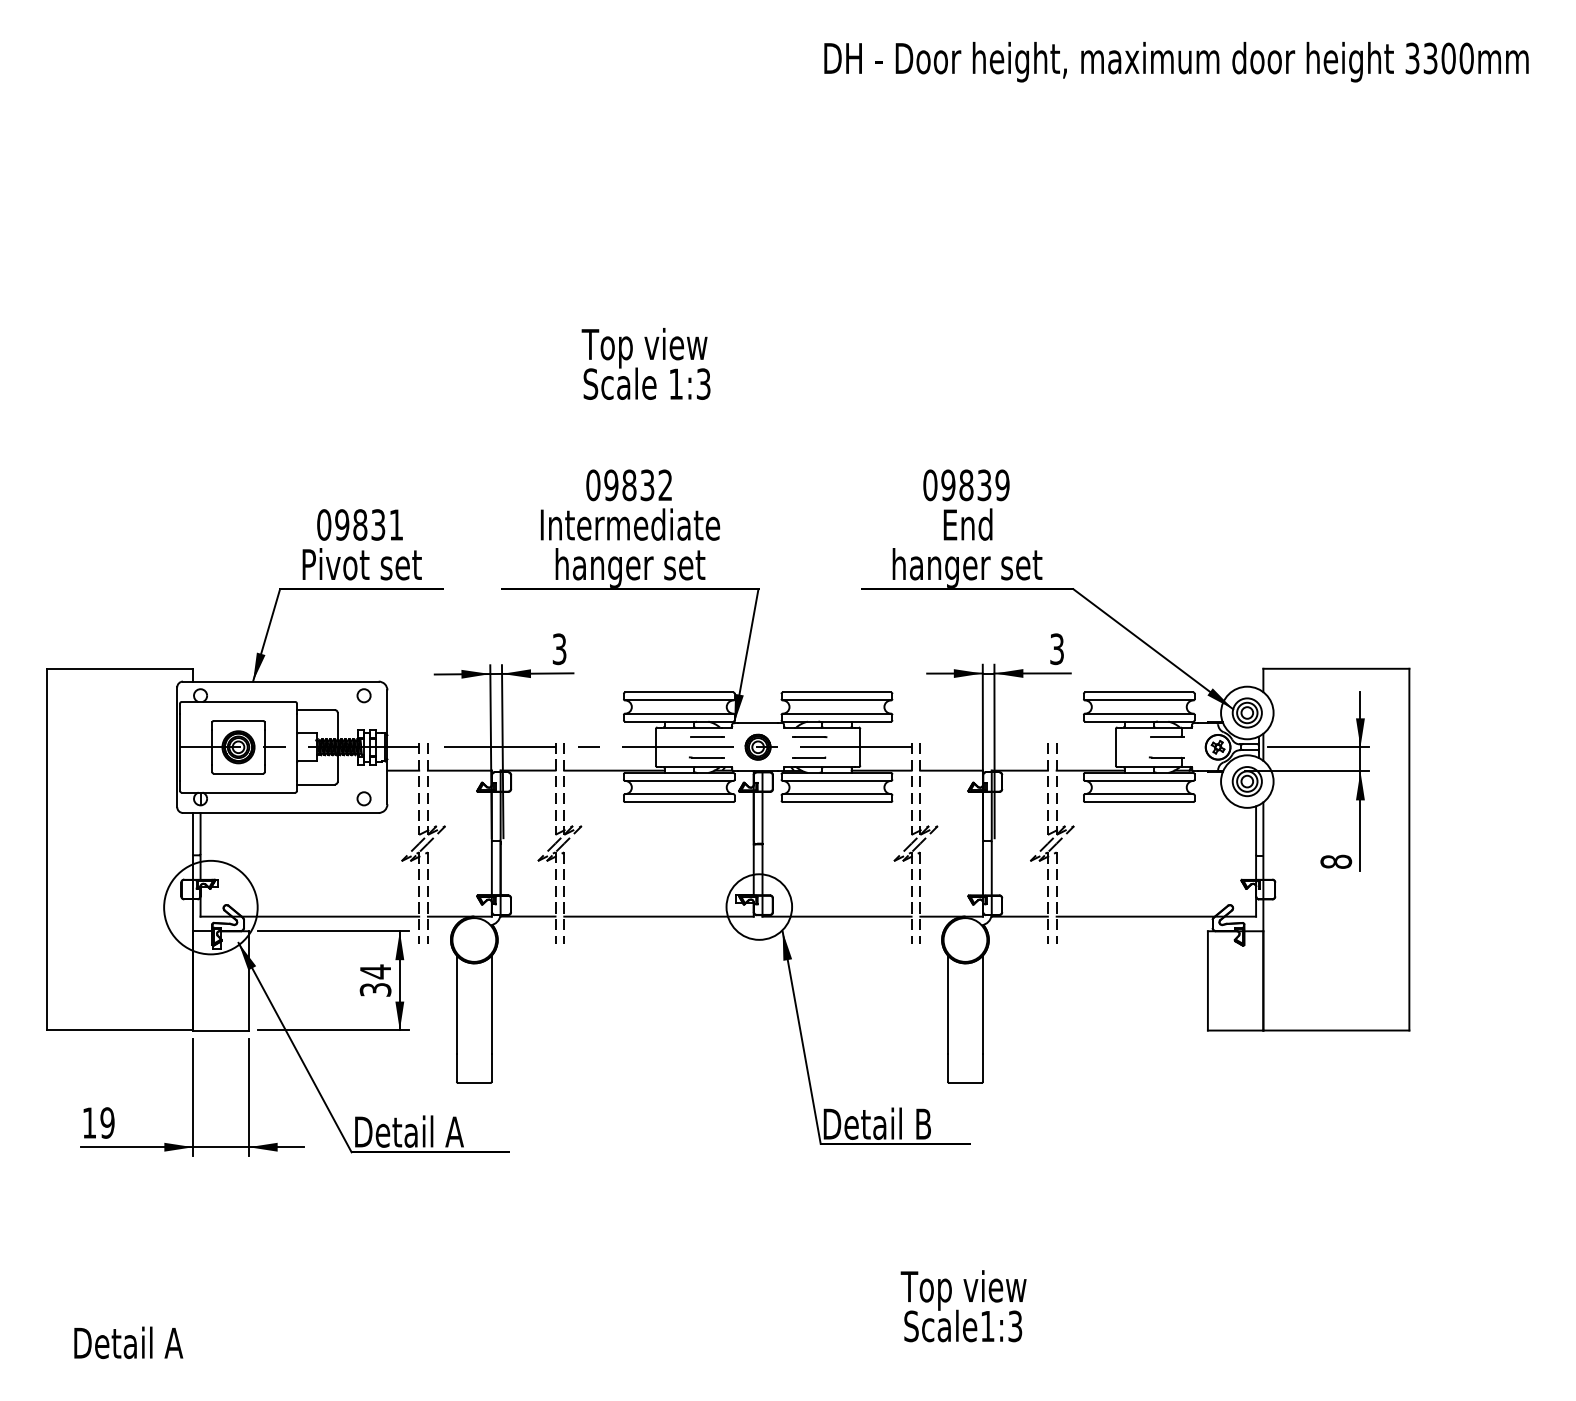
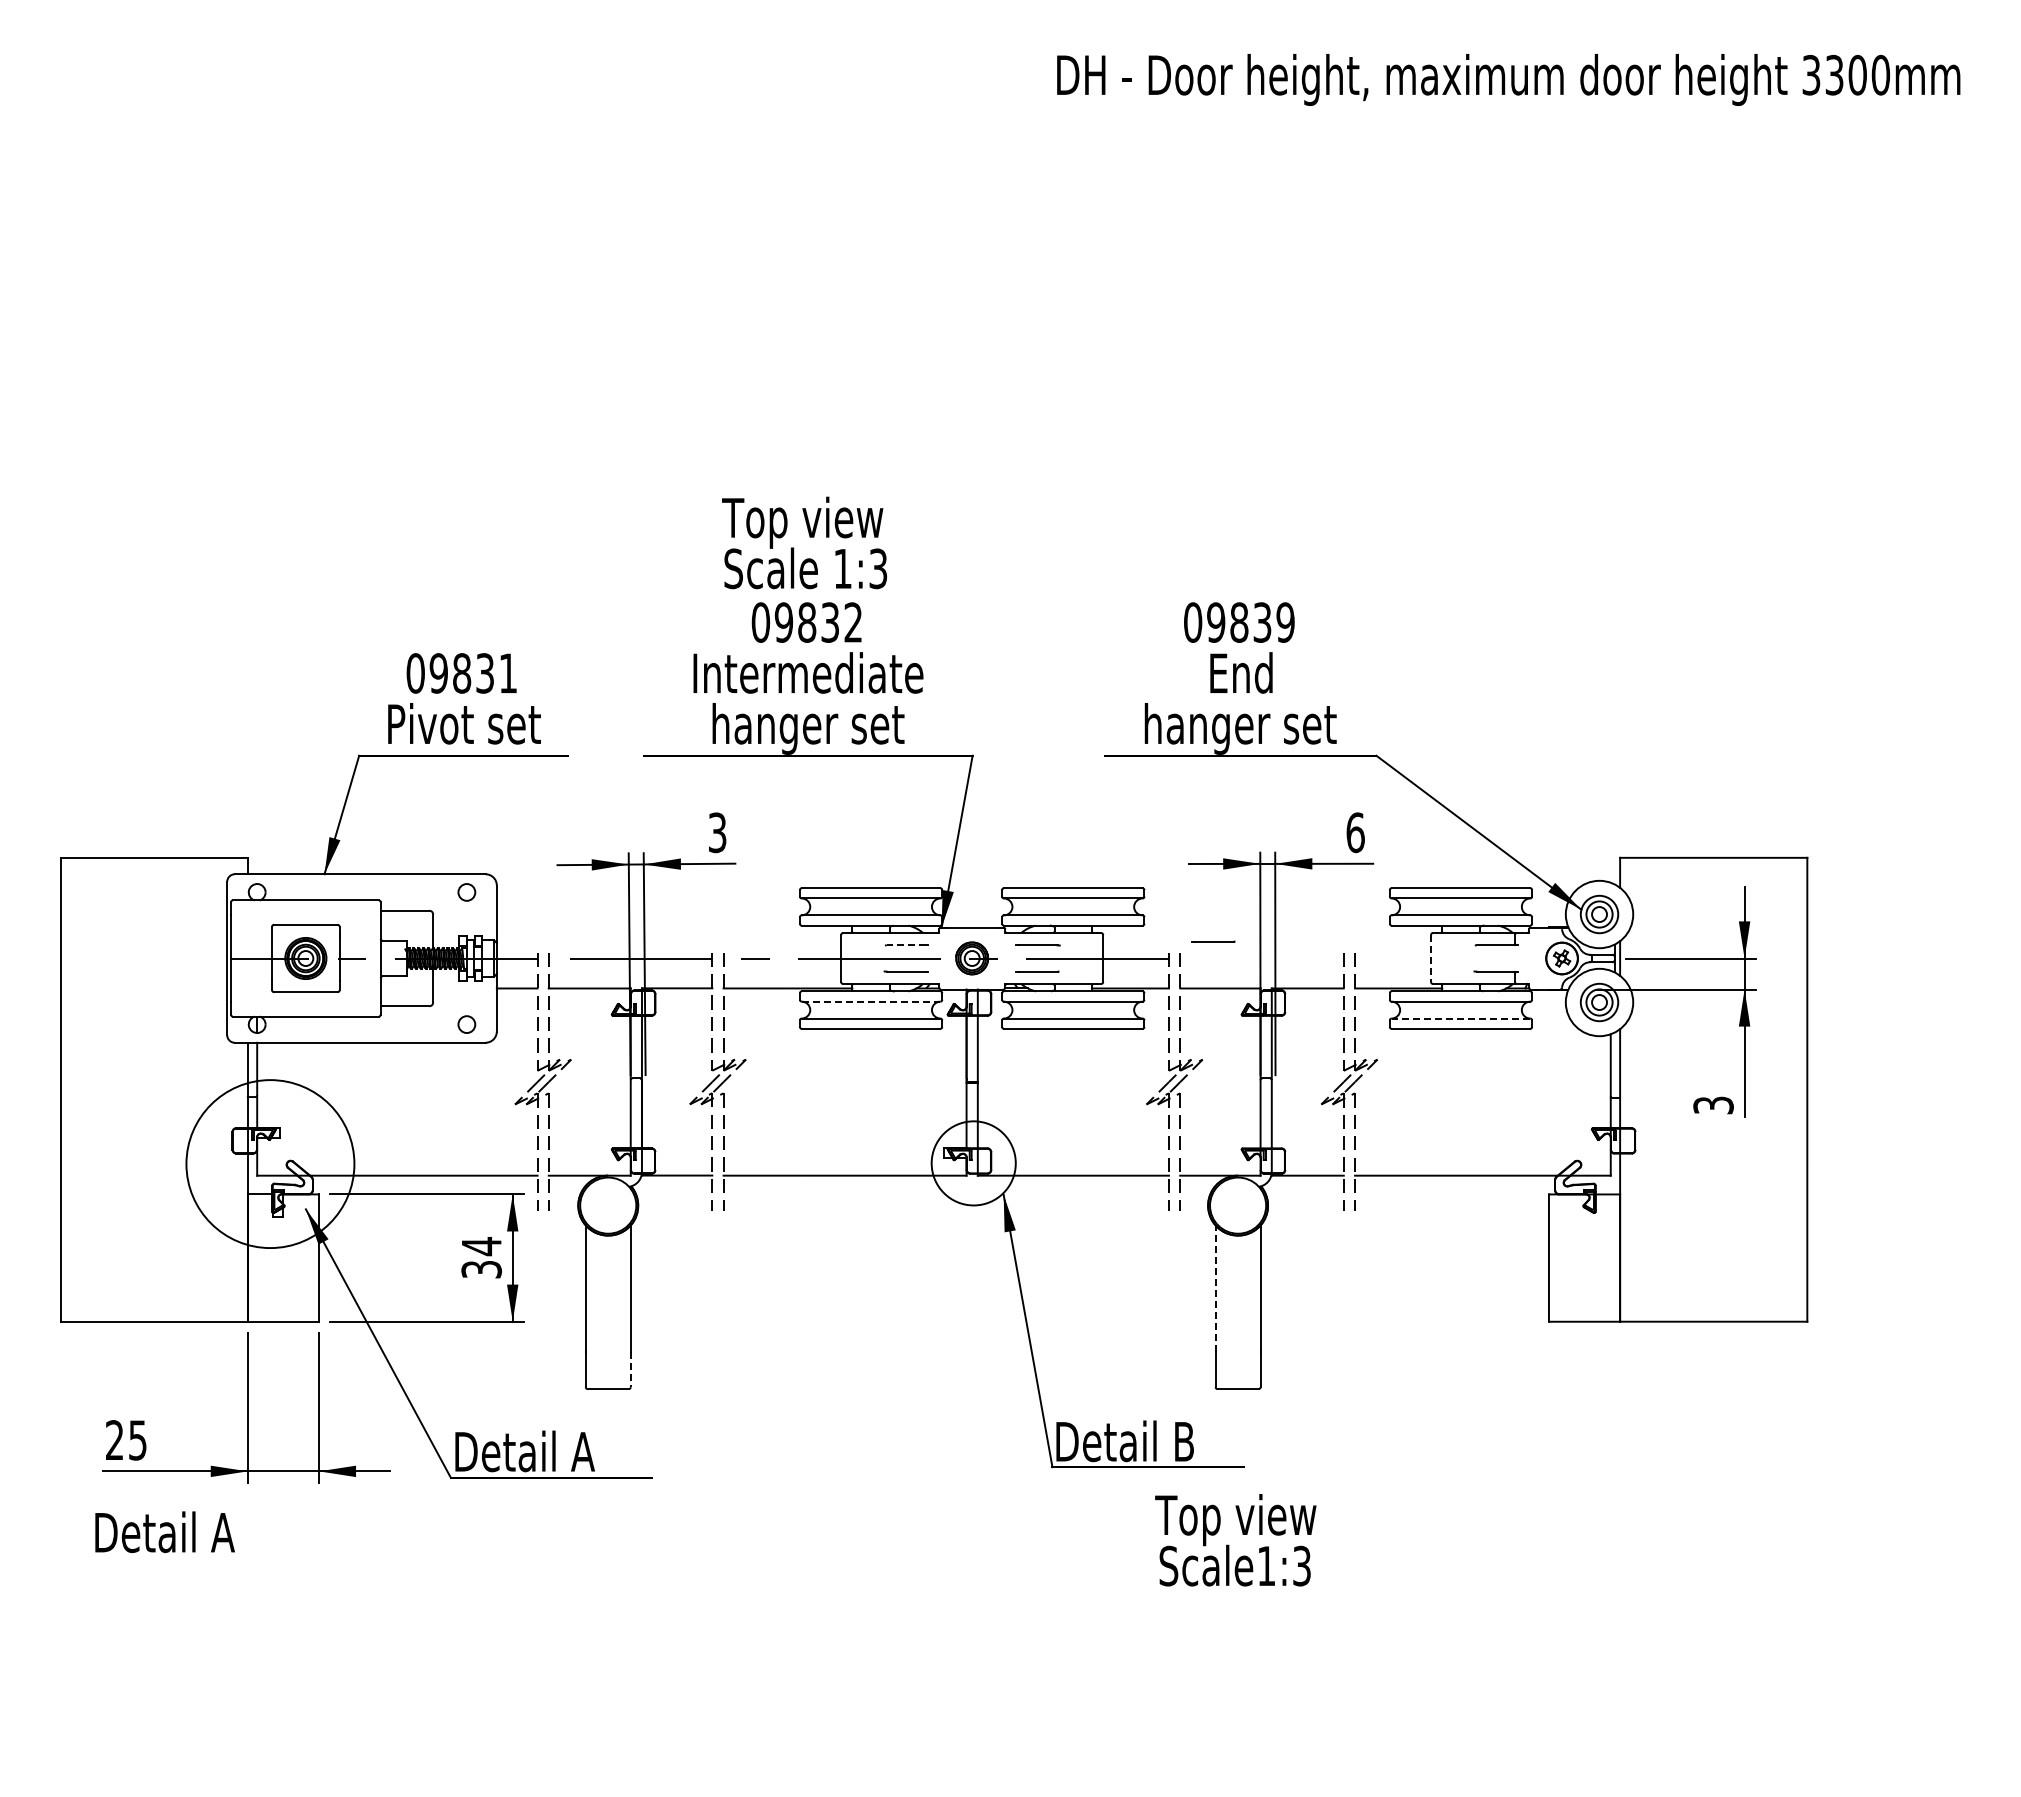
text: (646, 363) -> (804, 542), moved
text: (1057, 649) -> (1355, 832), 3 -> 6
line: (946, 734) -> (1213, 941), added
line: (706, 737) -> (905, 945), solid -> dashed
line: (1116, 747) -> (1431, 958), solid -> dashed
line: (679, 780) -> (871, 1001), solid -> dashed
line: (1138, 794) -> (1460, 1018), solid -> dashed
text: (1336, 861) -> (1713, 1105), 8 -> 3
circle: (210, 907) -> (270, 1164), size x1.4
line: (947, 1004) -> (1215, 1288), solid -> dashed
line: (491, 1067) -> (630, 1369), solid -> dashed
text: (98, 1123) -> (126, 1440), 19 -> 25
text: (963, 1306) -> (1235, 1540), moved
text: (128, 1342) -> (164, 1531), moved

